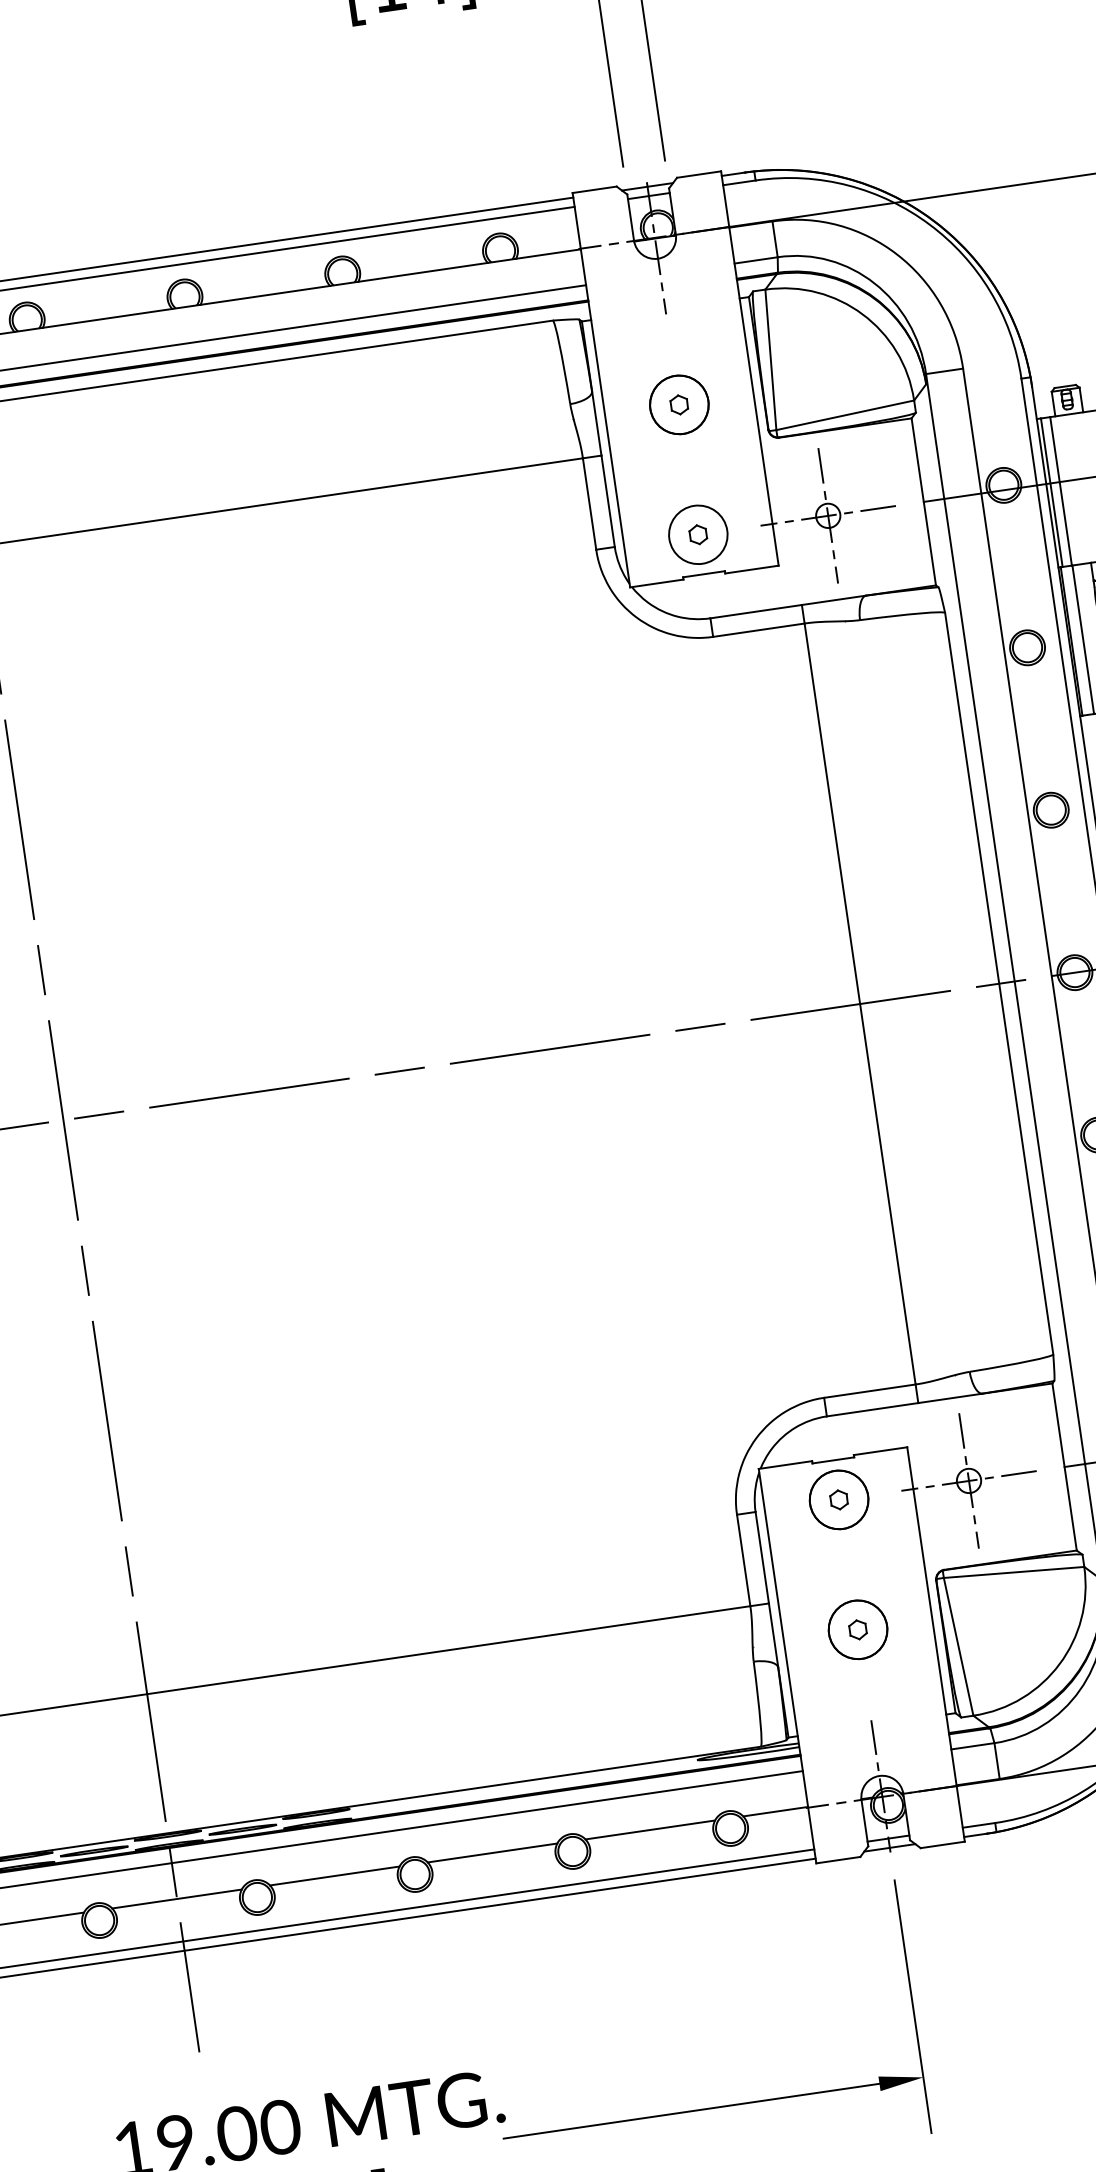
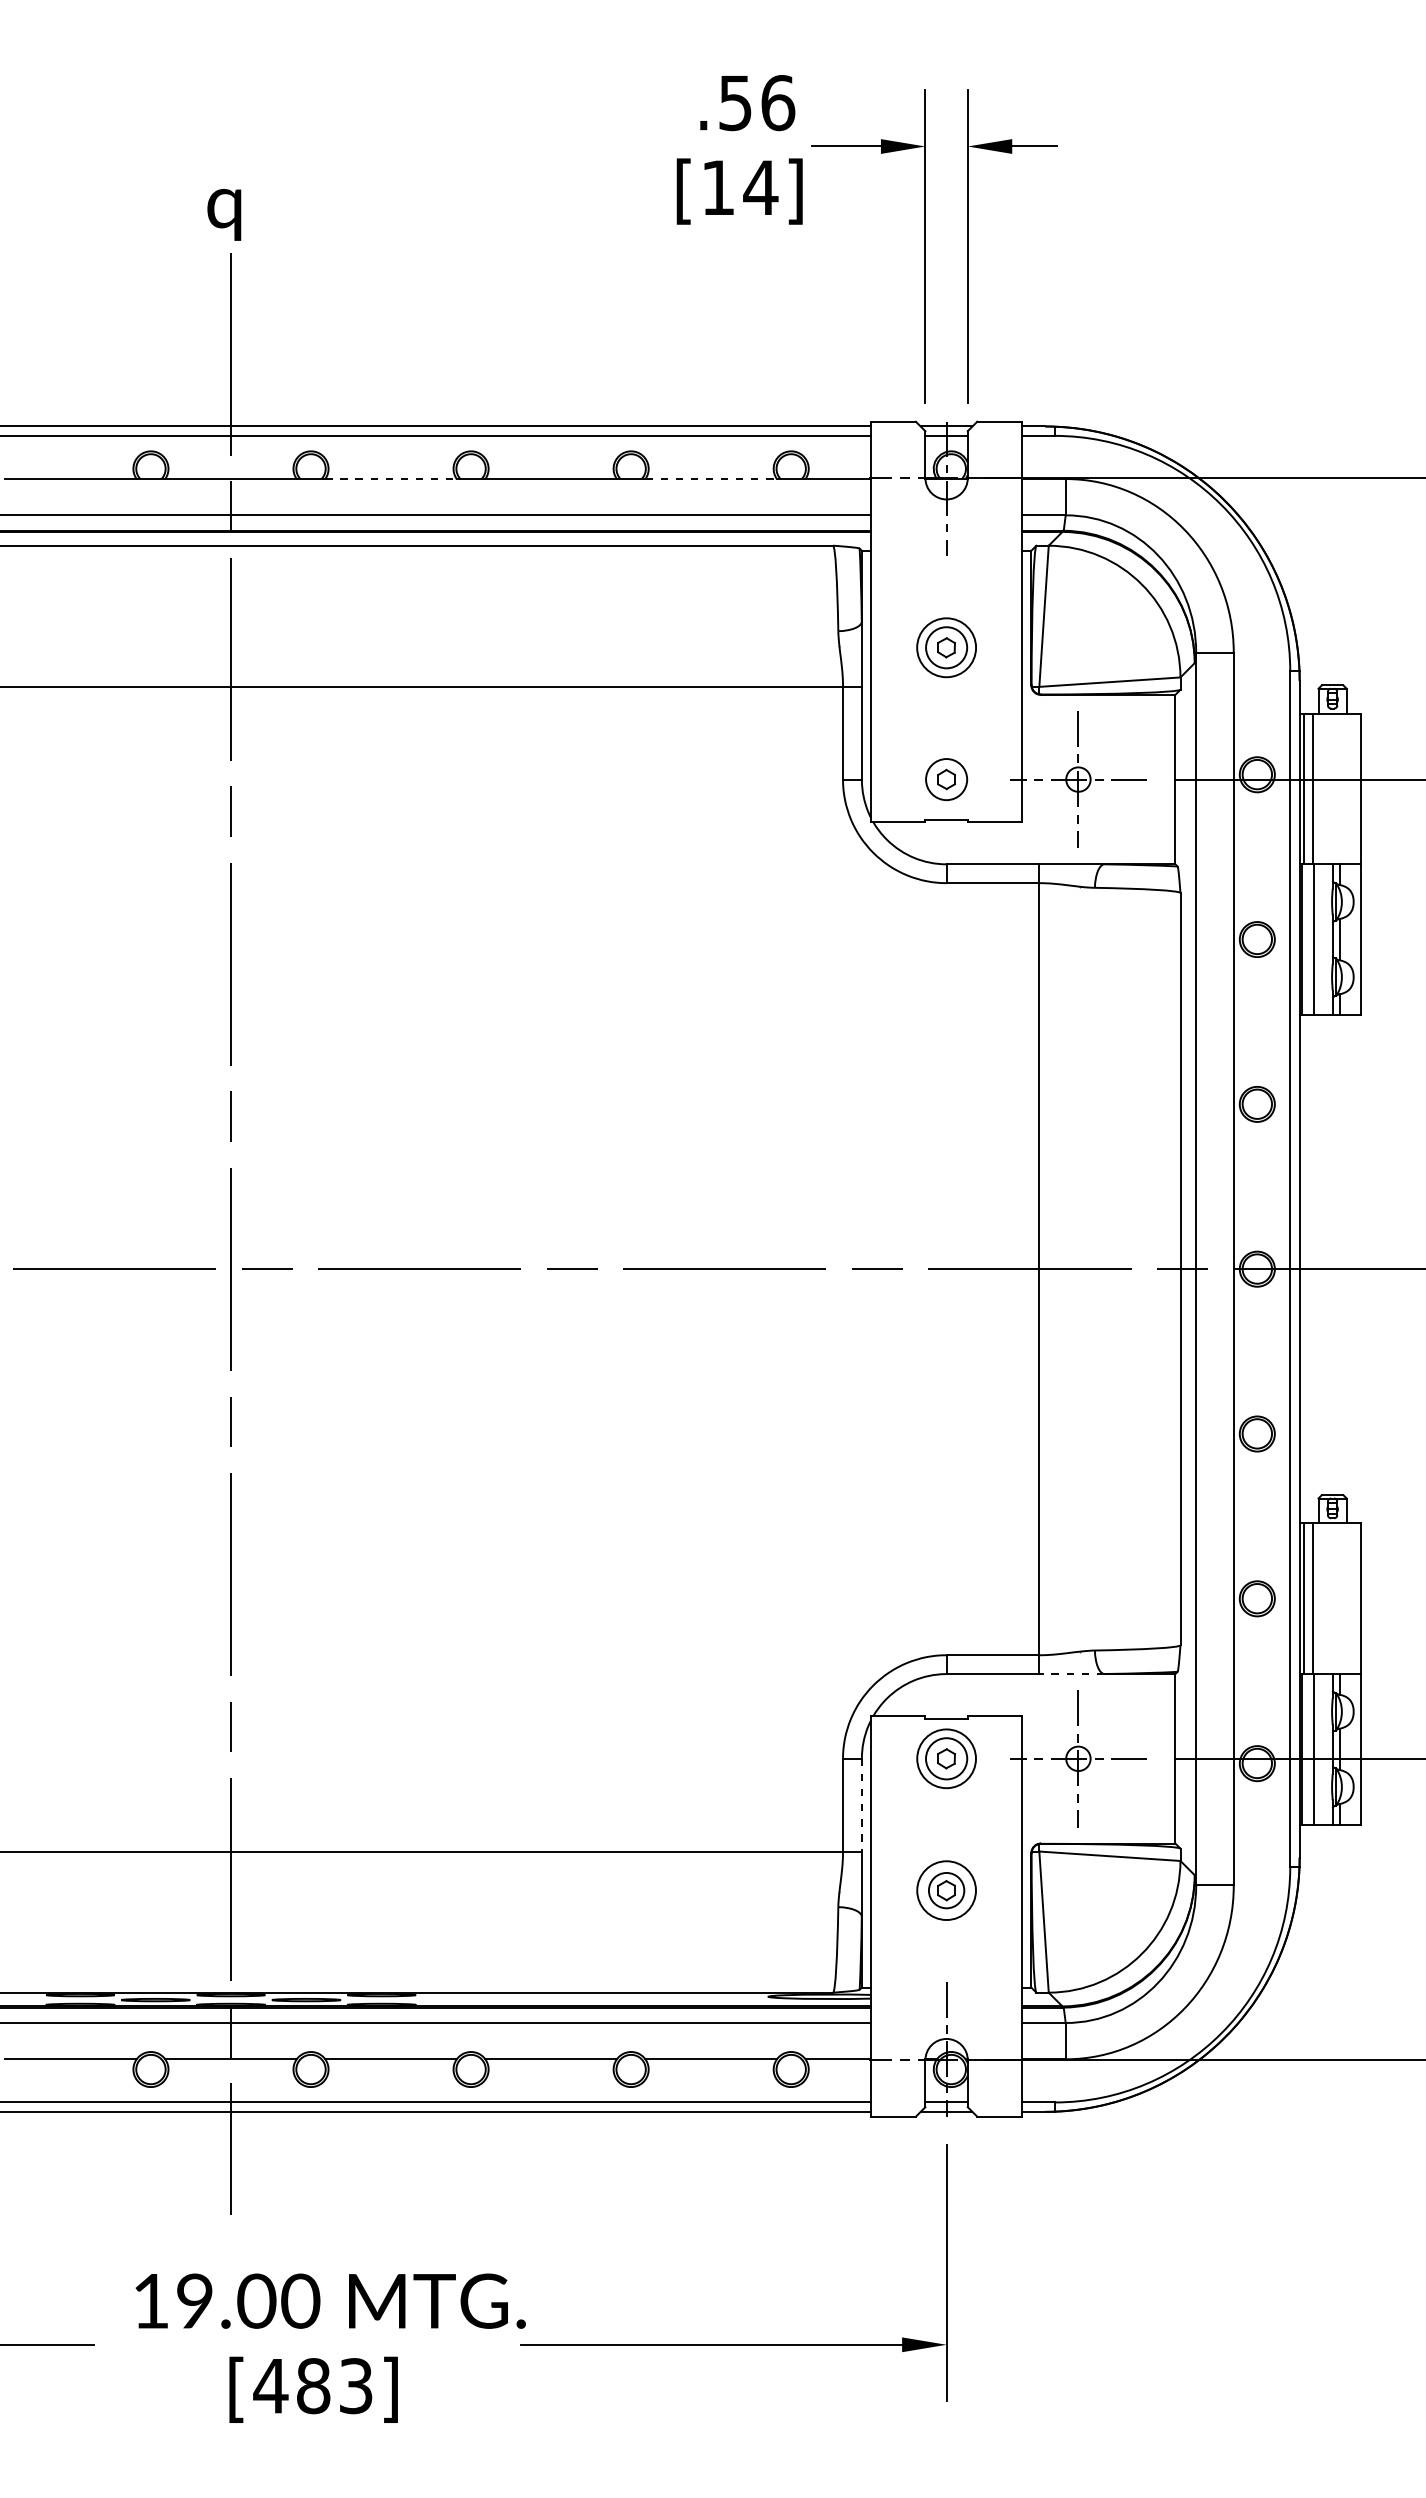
line: (423, 271) -> (711, 478), solid -> dashed
line: (107, 317) -> (391, 478), solid -> dashed
circle: (679, 404) -> (946, 647), size x0.7
circle: (698, 534) -> (946, 779), size x0.7
line: (950, 1398) -> (1071, 1674), solid -> dashed
circle: (838, 1499) -> (946, 1758), size x0.7
line: (761, 1558) -> (861, 1805), solid -> dashed
circle: (857, 1629) -> (946, 1890), size x0.6

